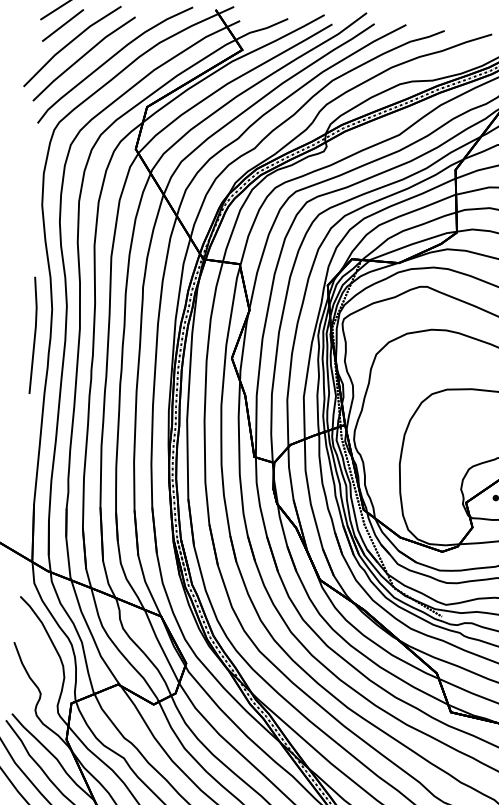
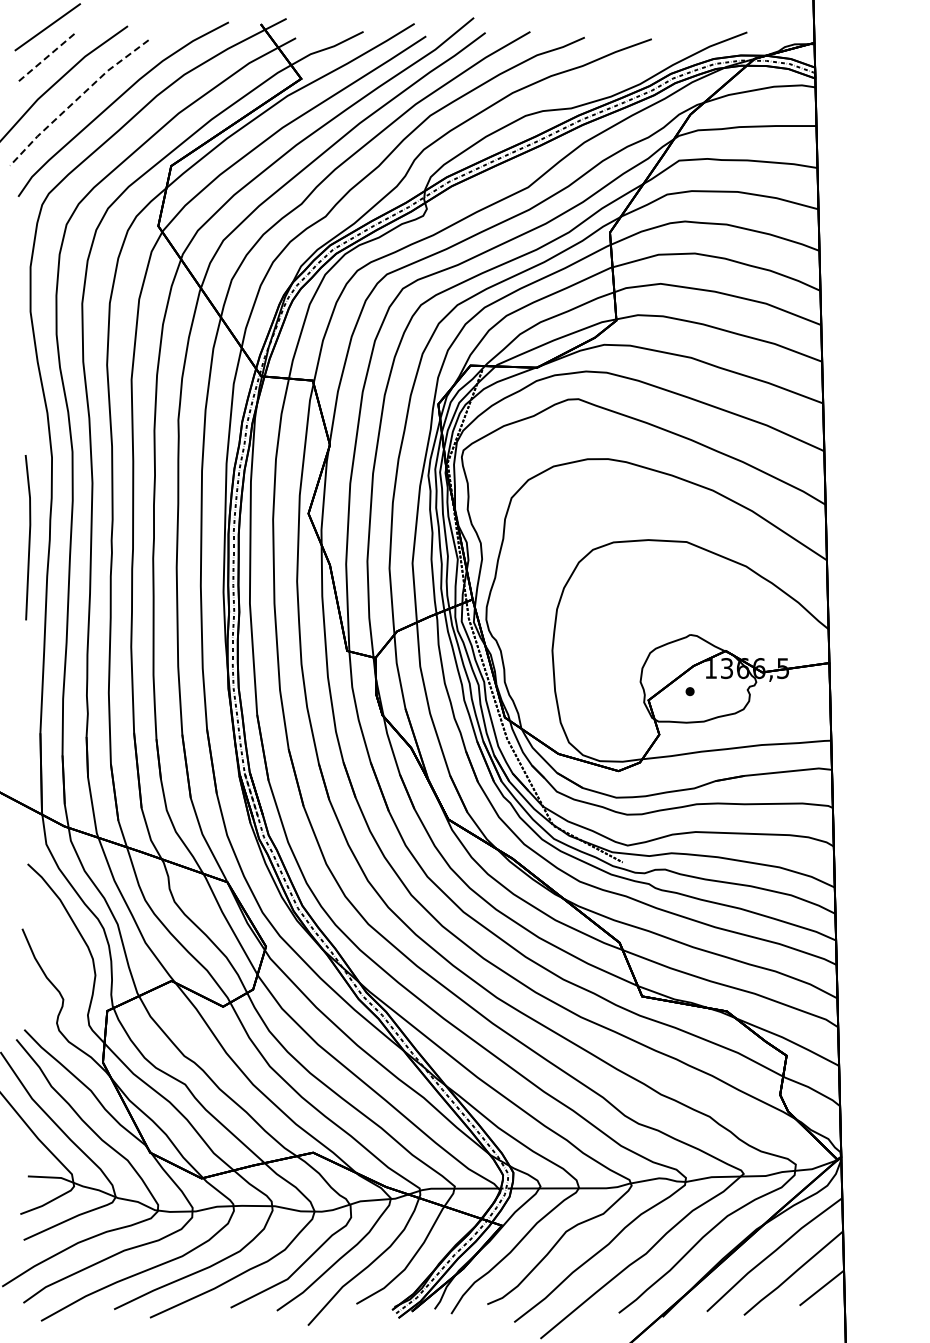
line: (63, 25) -> (47, 57), solid -> dashed
line: (82, 57) -> (76, 100), solid -> dashed
line: (34, 335) -> (28, 537), moved

